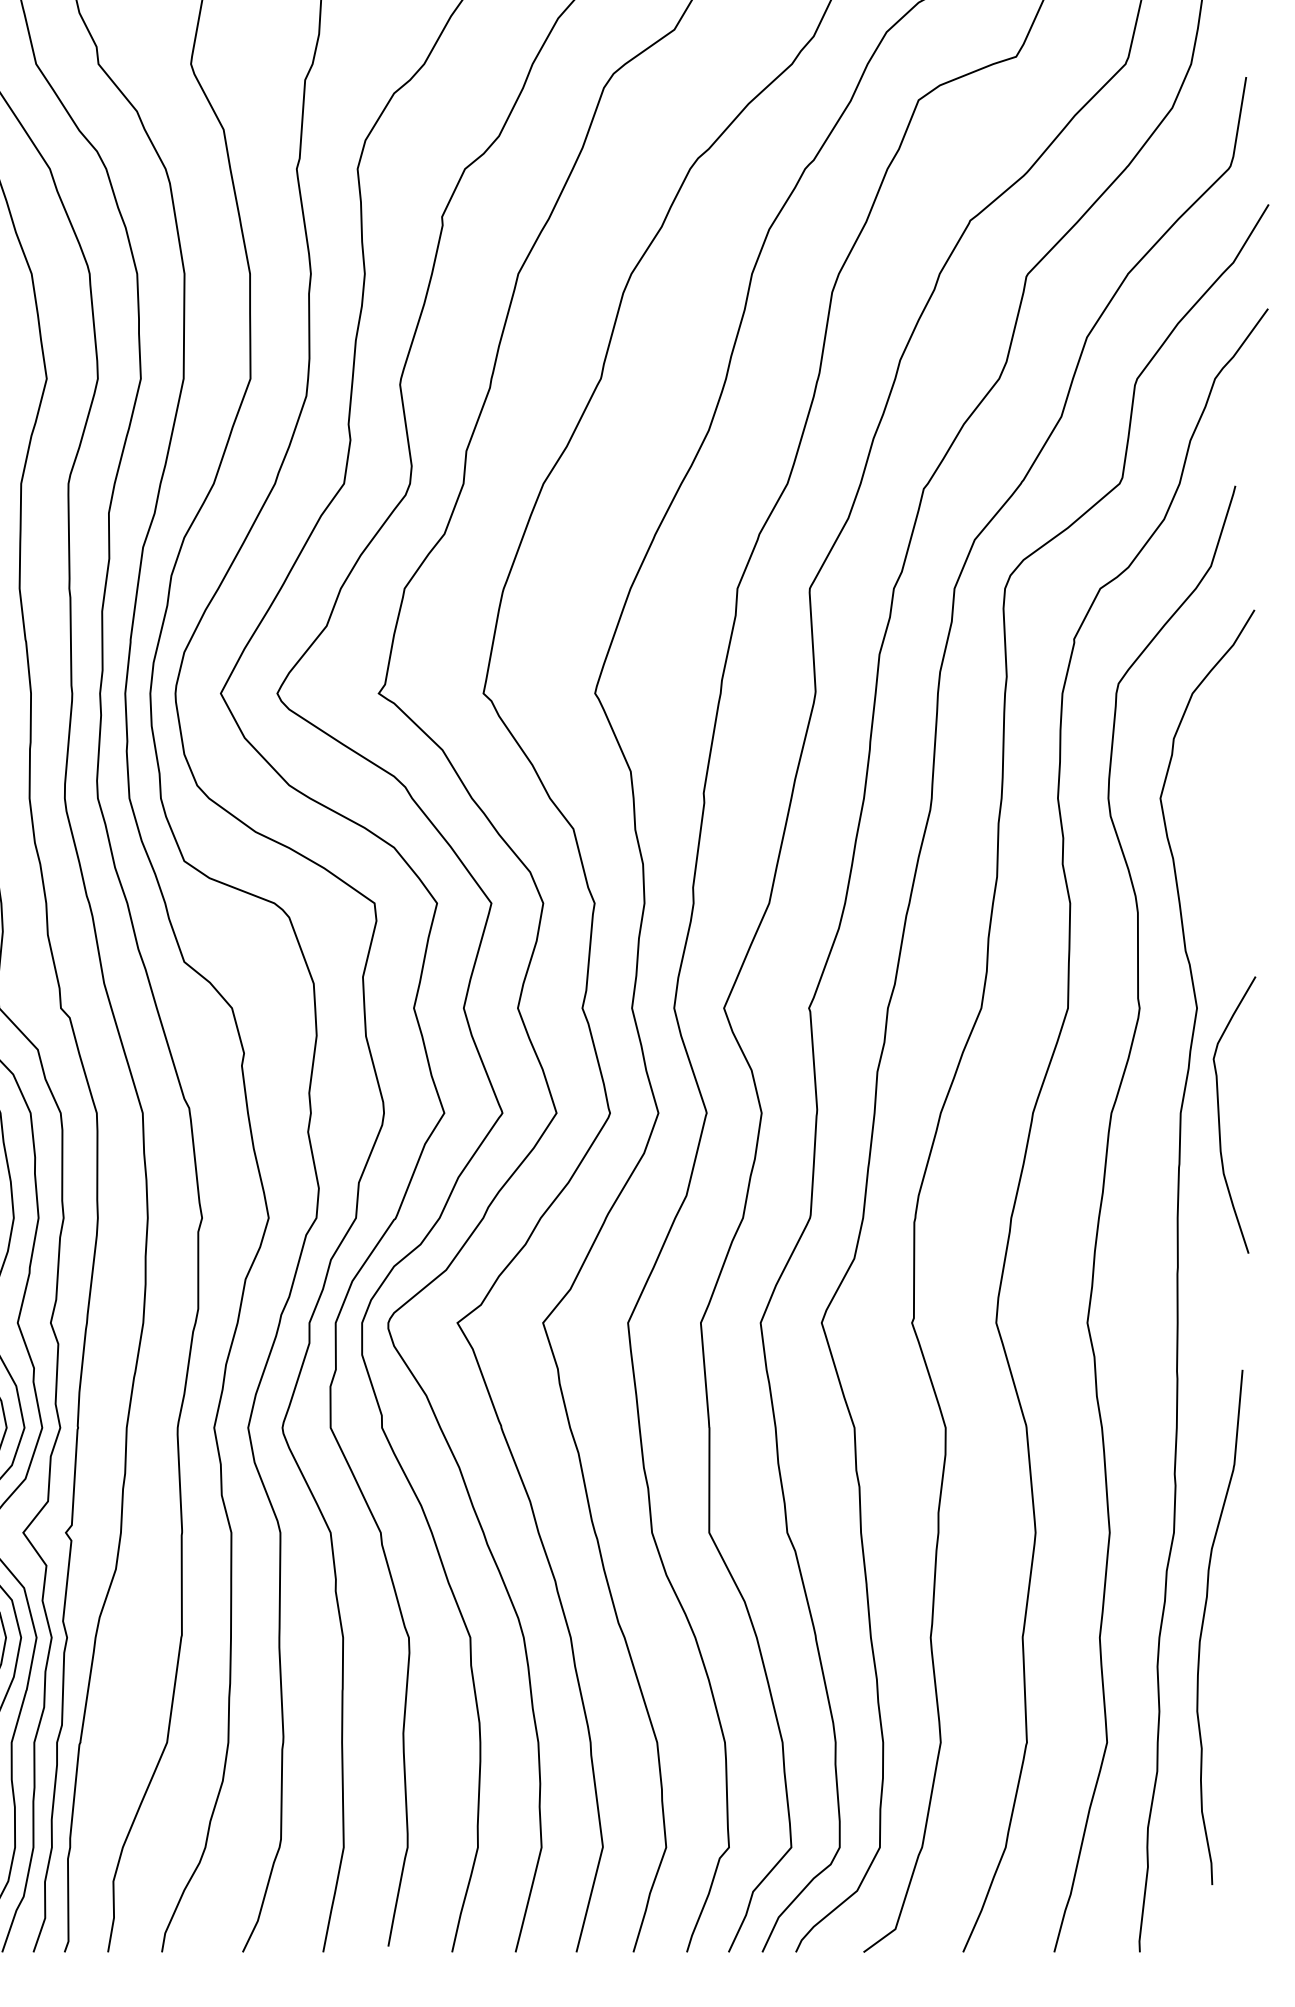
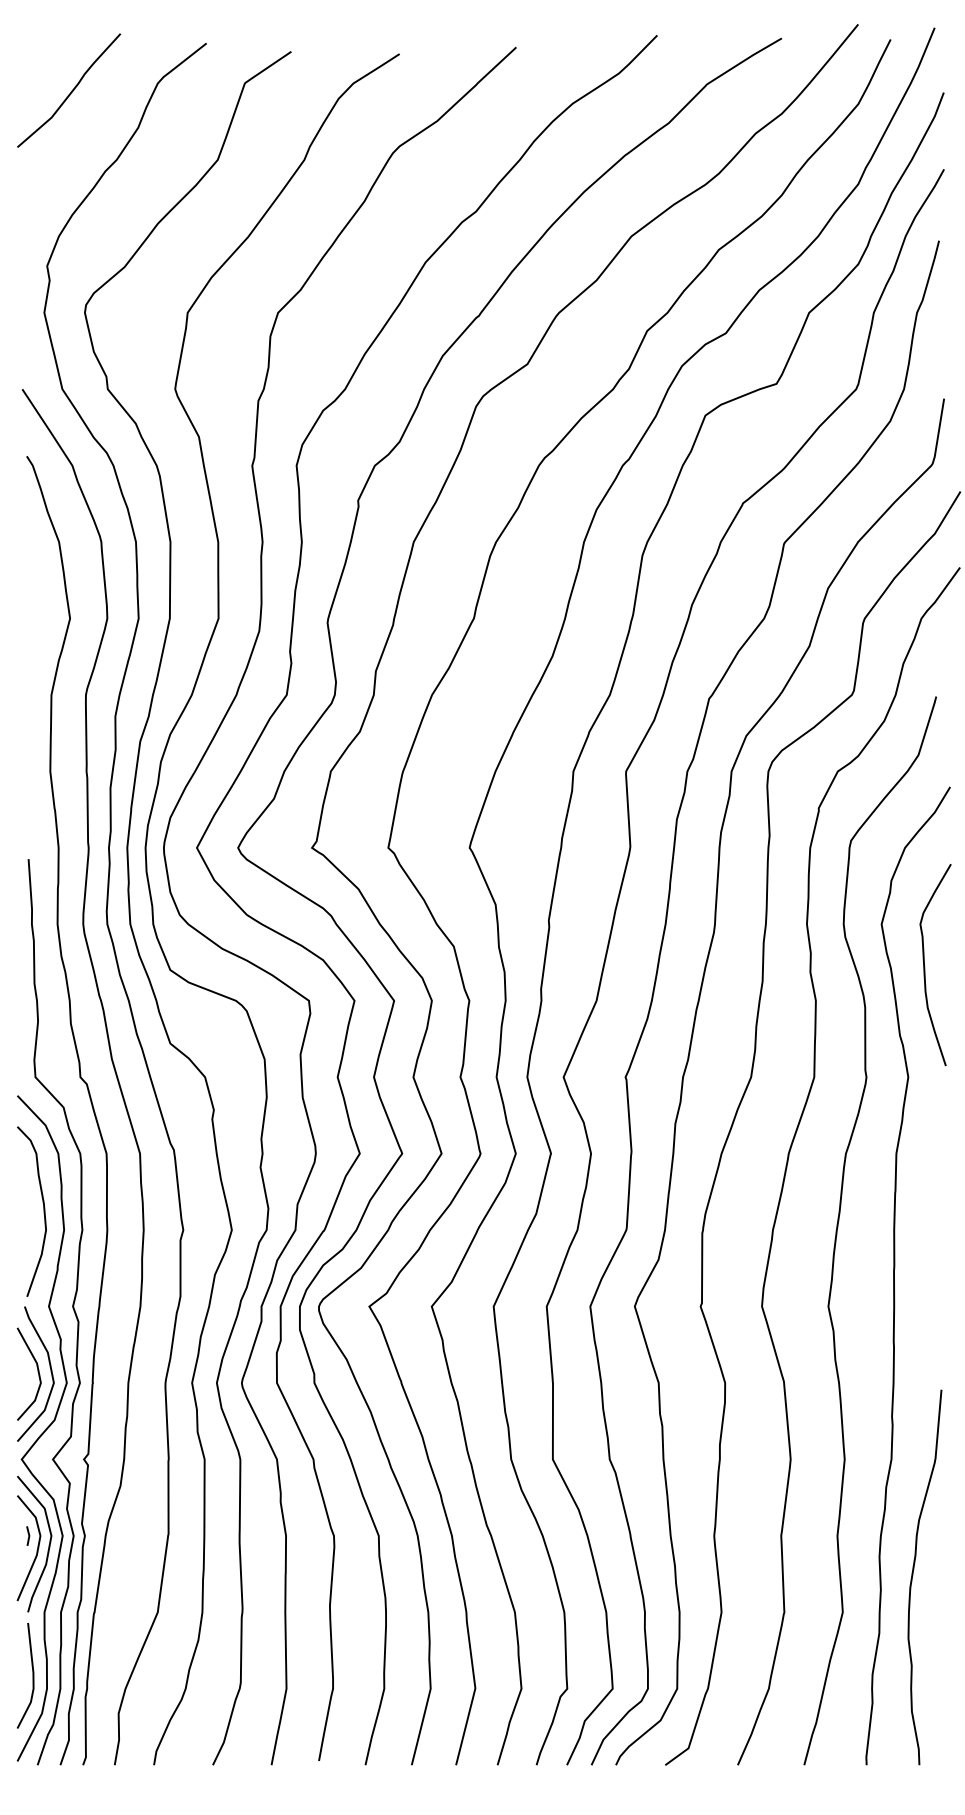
curve: (1220, 1117) -> (925, 966), moved
curve: (1204, 1624) -> (913, 1575), moved

